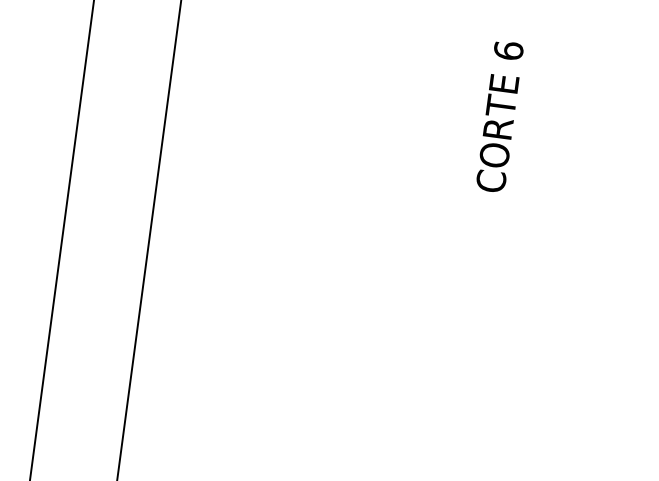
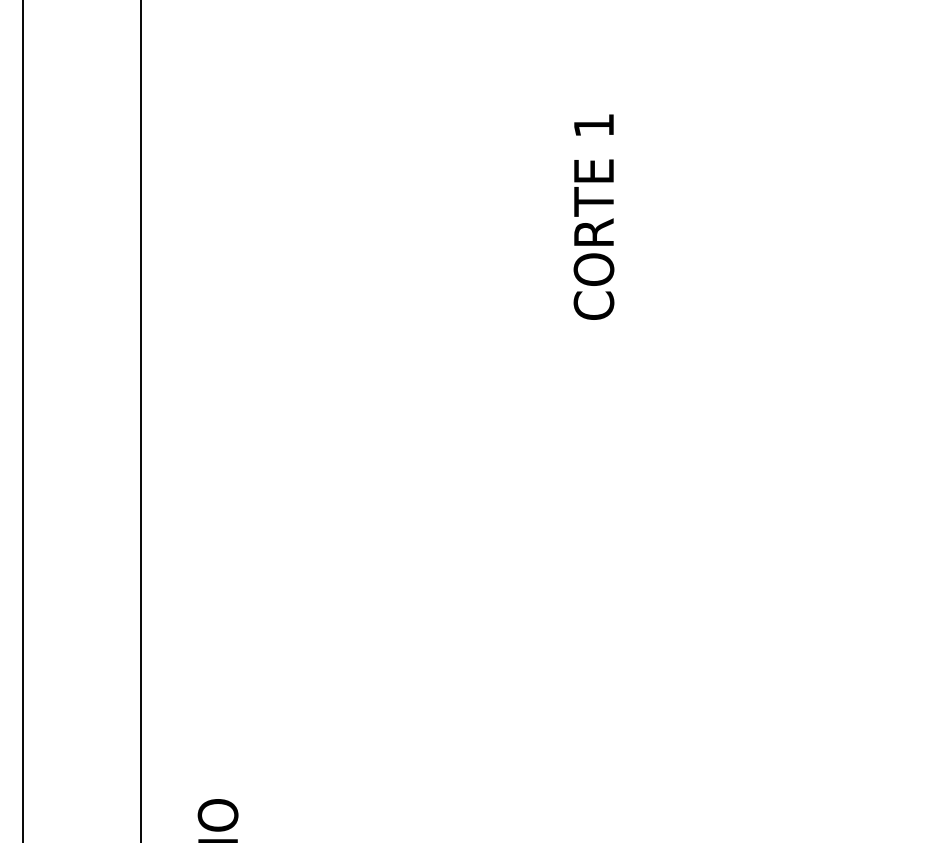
text: (508, 50) -> (593, 125), 6 -> 1

